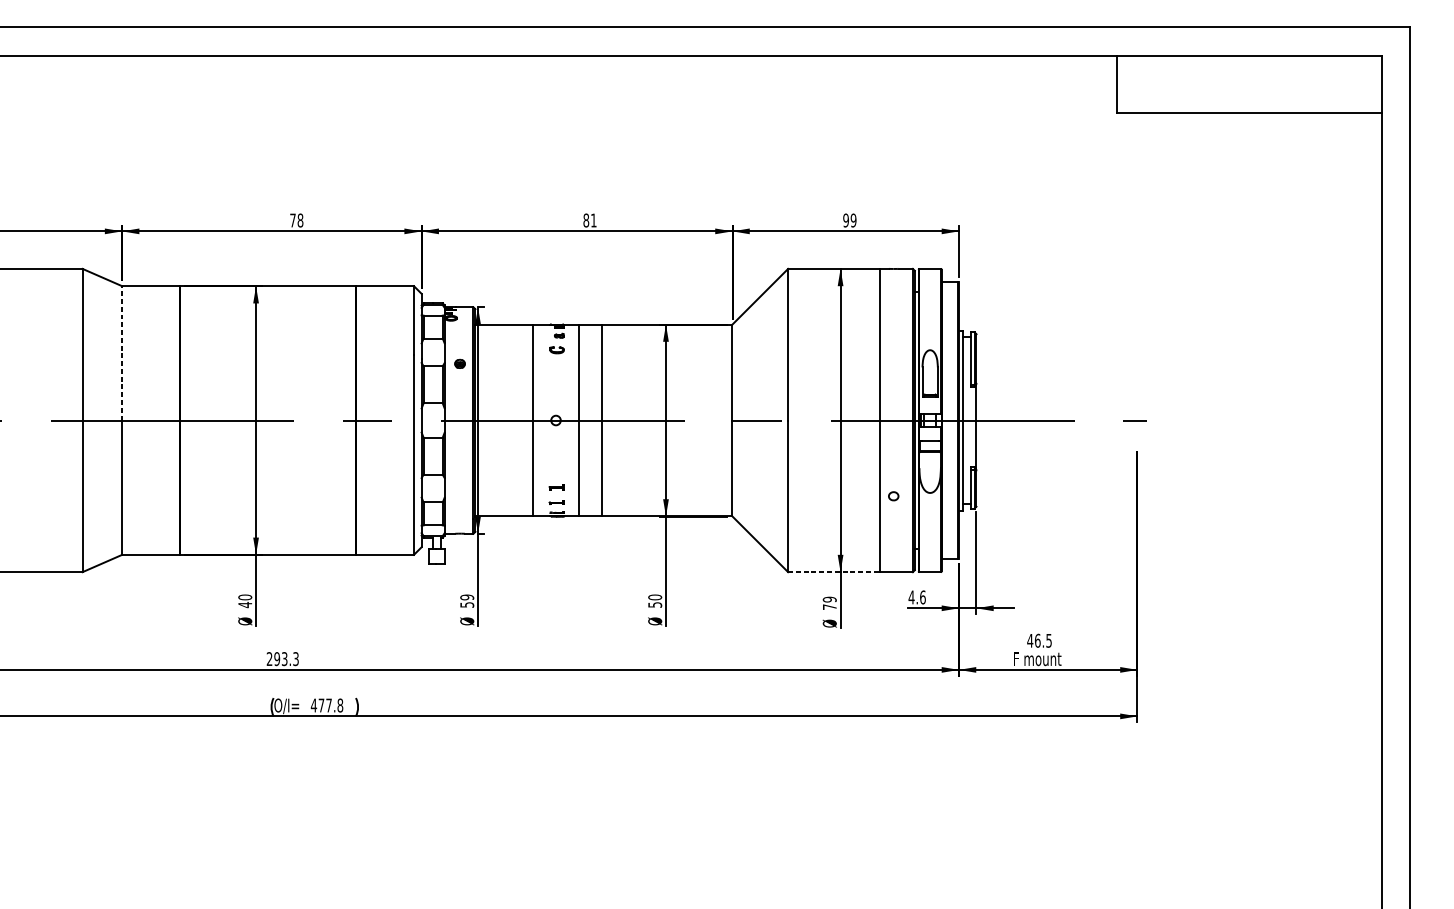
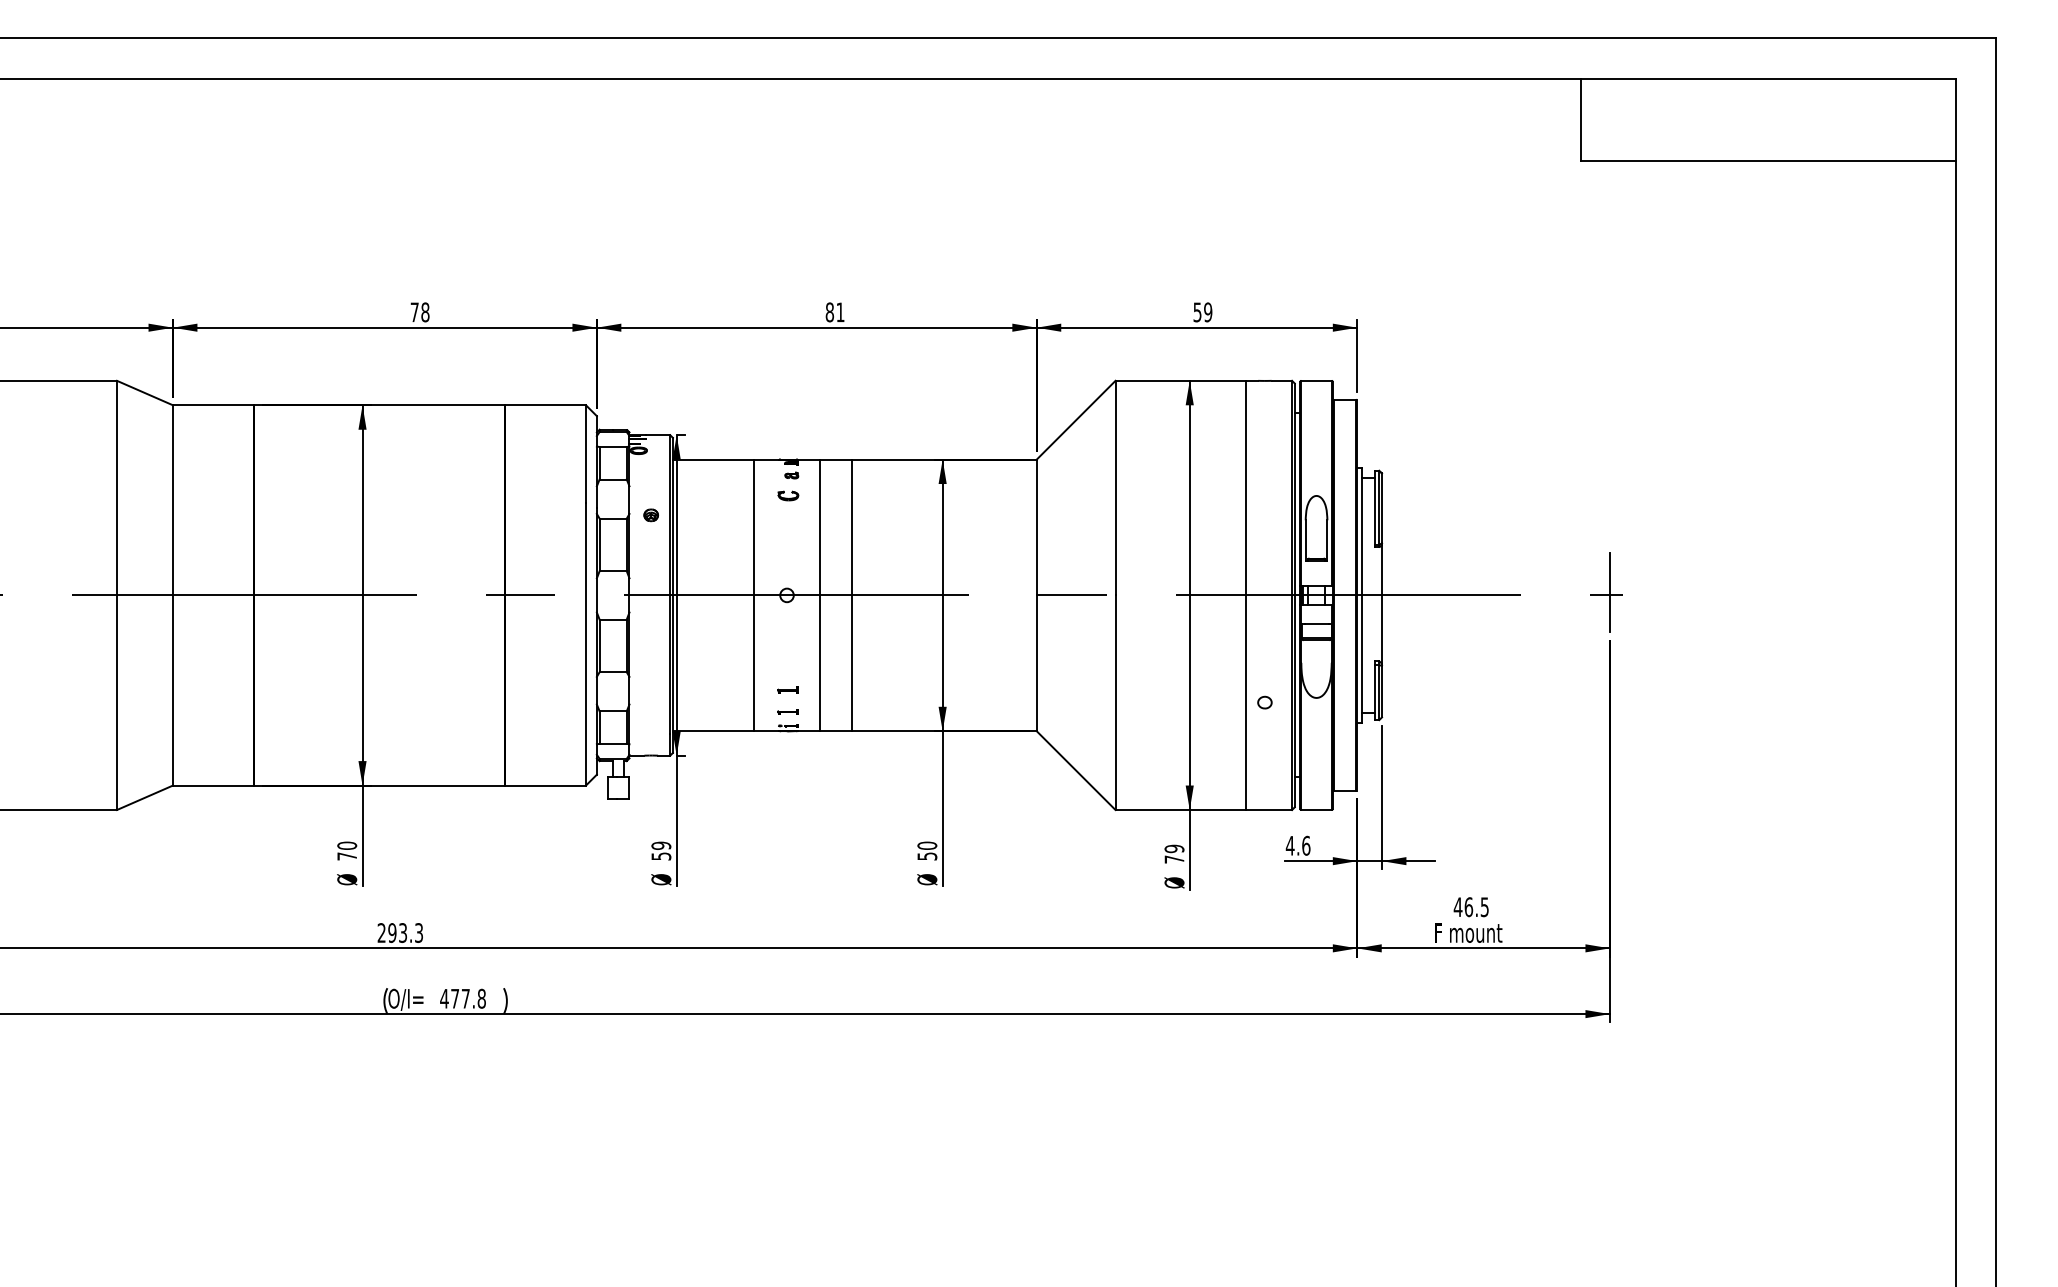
text: (846, 219) -> (1197, 311), 99 -> 59
line: (121, 352) -> (172, 499), dashed -> solid
line: (1137, 418) -> (1609, 592), added
line: (834, 572) -> (1181, 810), dashed -> solid
text: (244, 605) -> (346, 856), 40 -> 70

